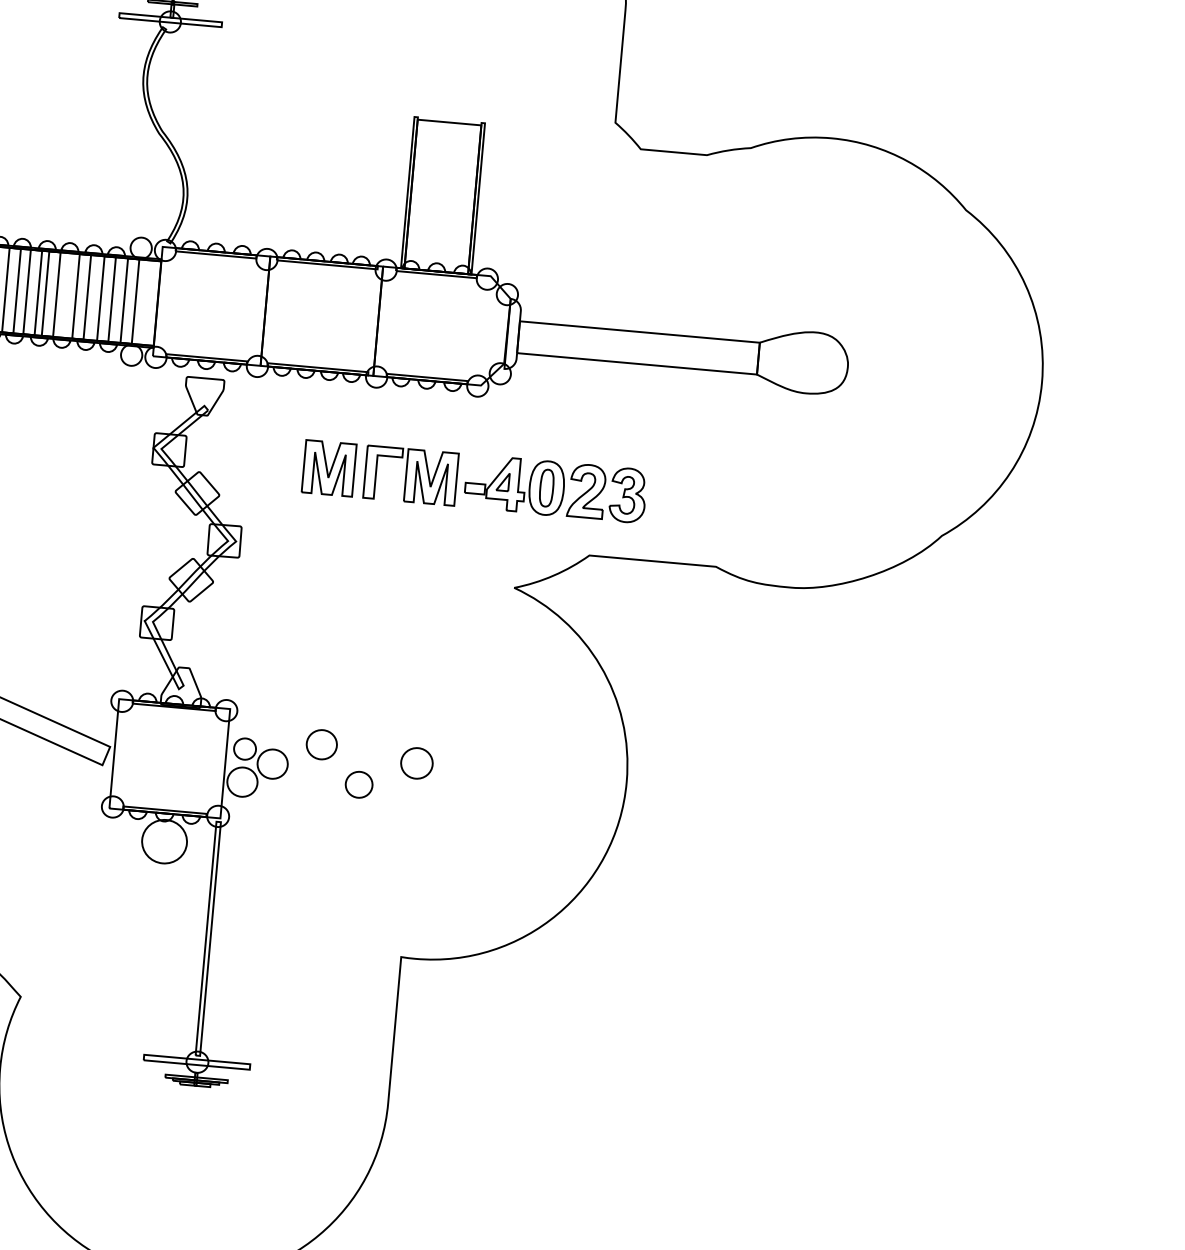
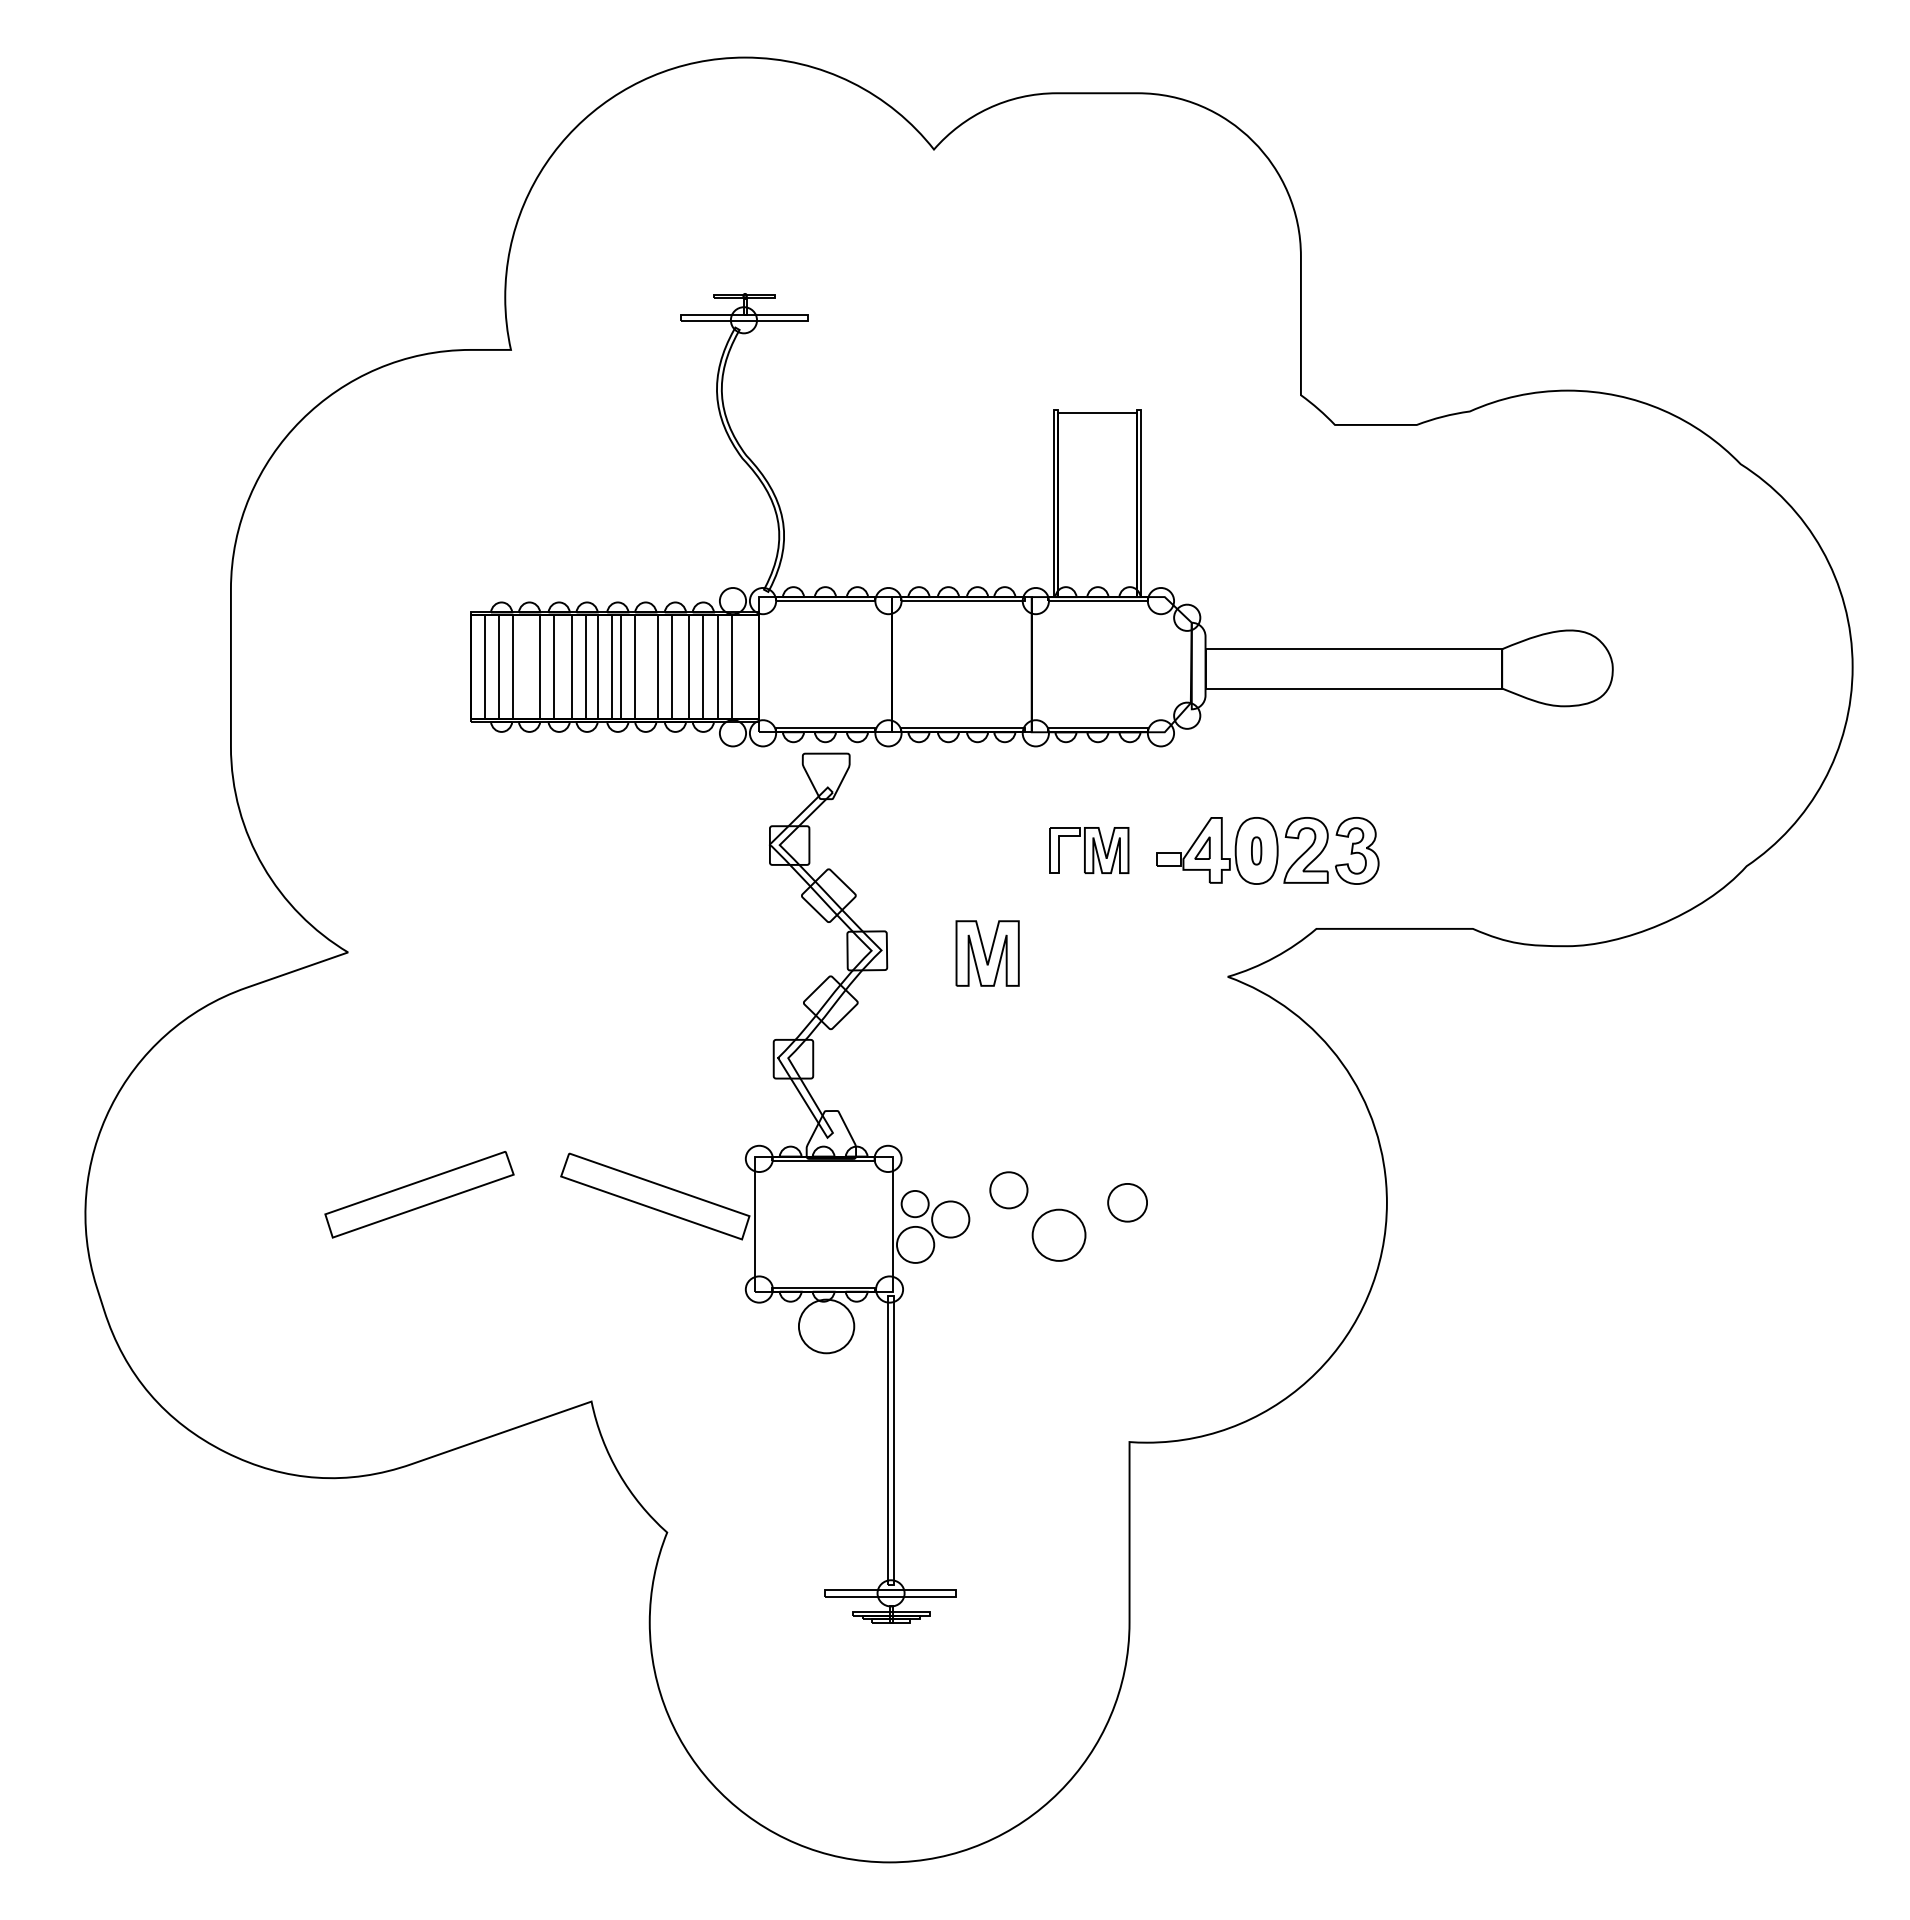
part: (329, 468) -> (987, 953), moved
part: (411, 475) -> (1089, 850), size x0.7
part: (546, 487) -> (1256, 850), size x0.6
part: (358, 784) -> (1058, 1235), size x1.6

